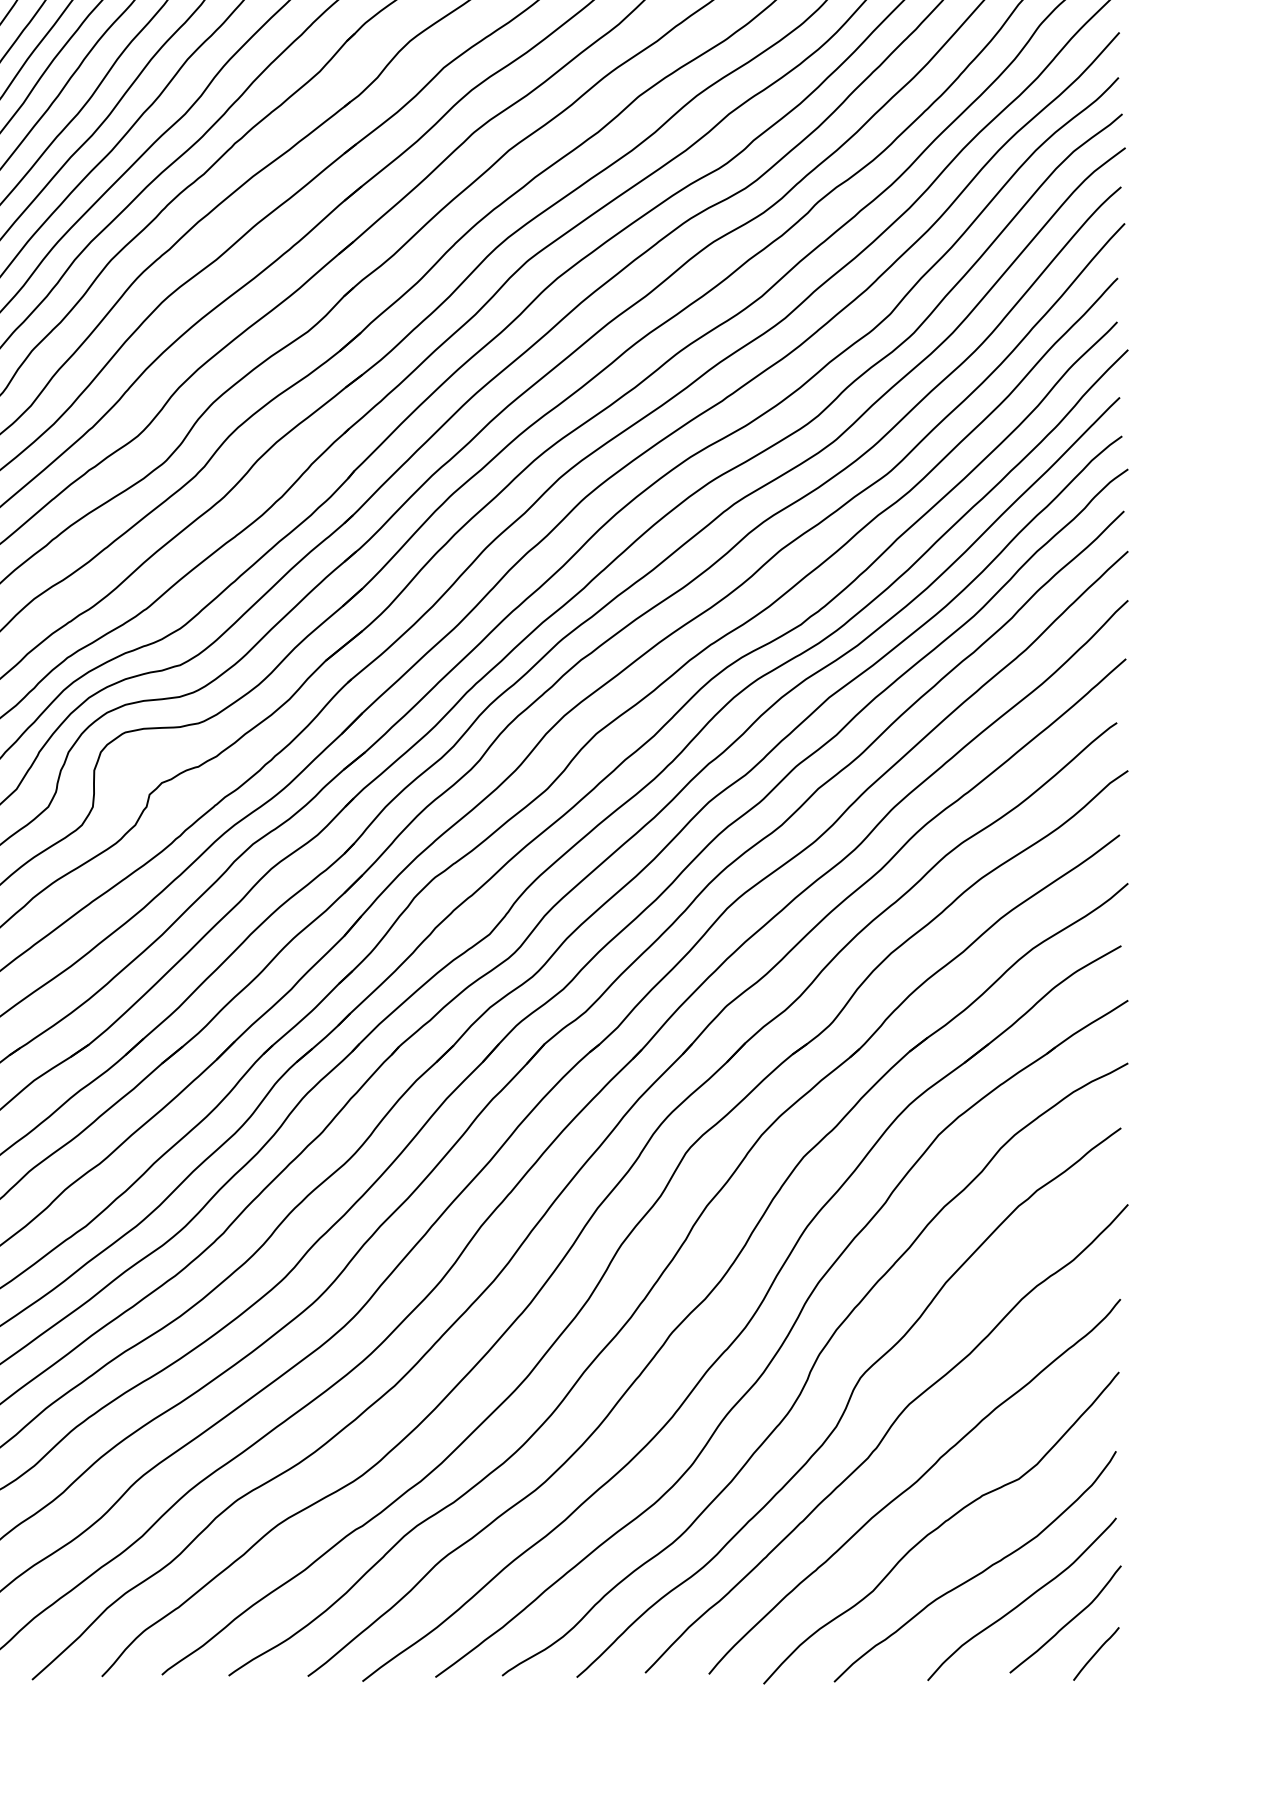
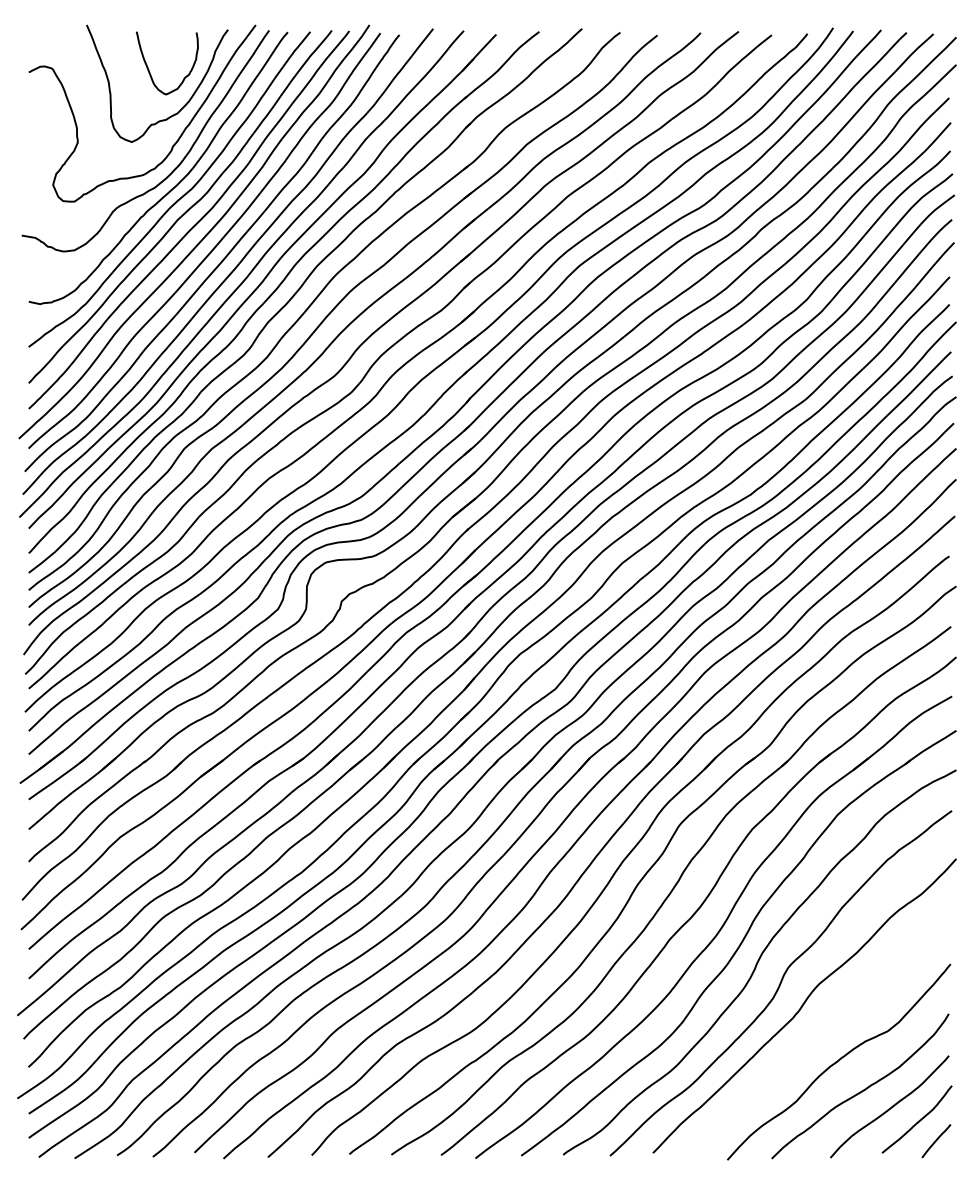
curve: (913, 1485) -> (821, 1035), removed

